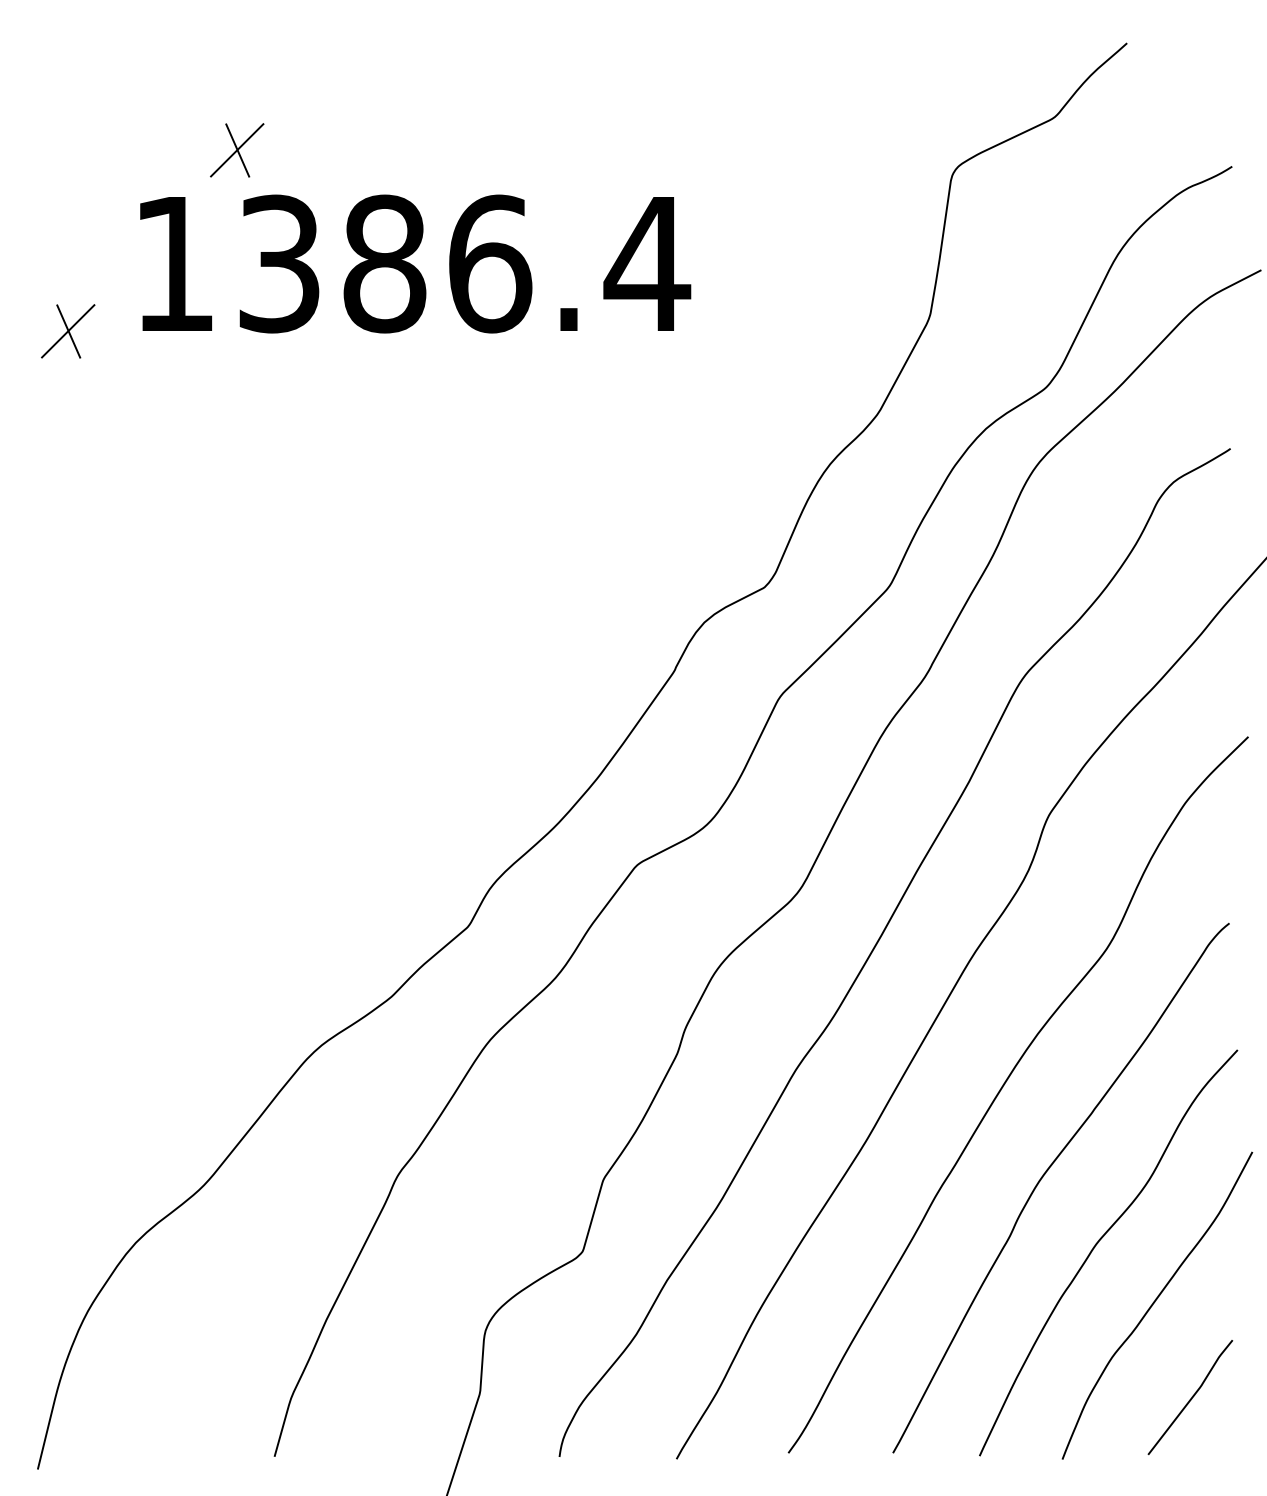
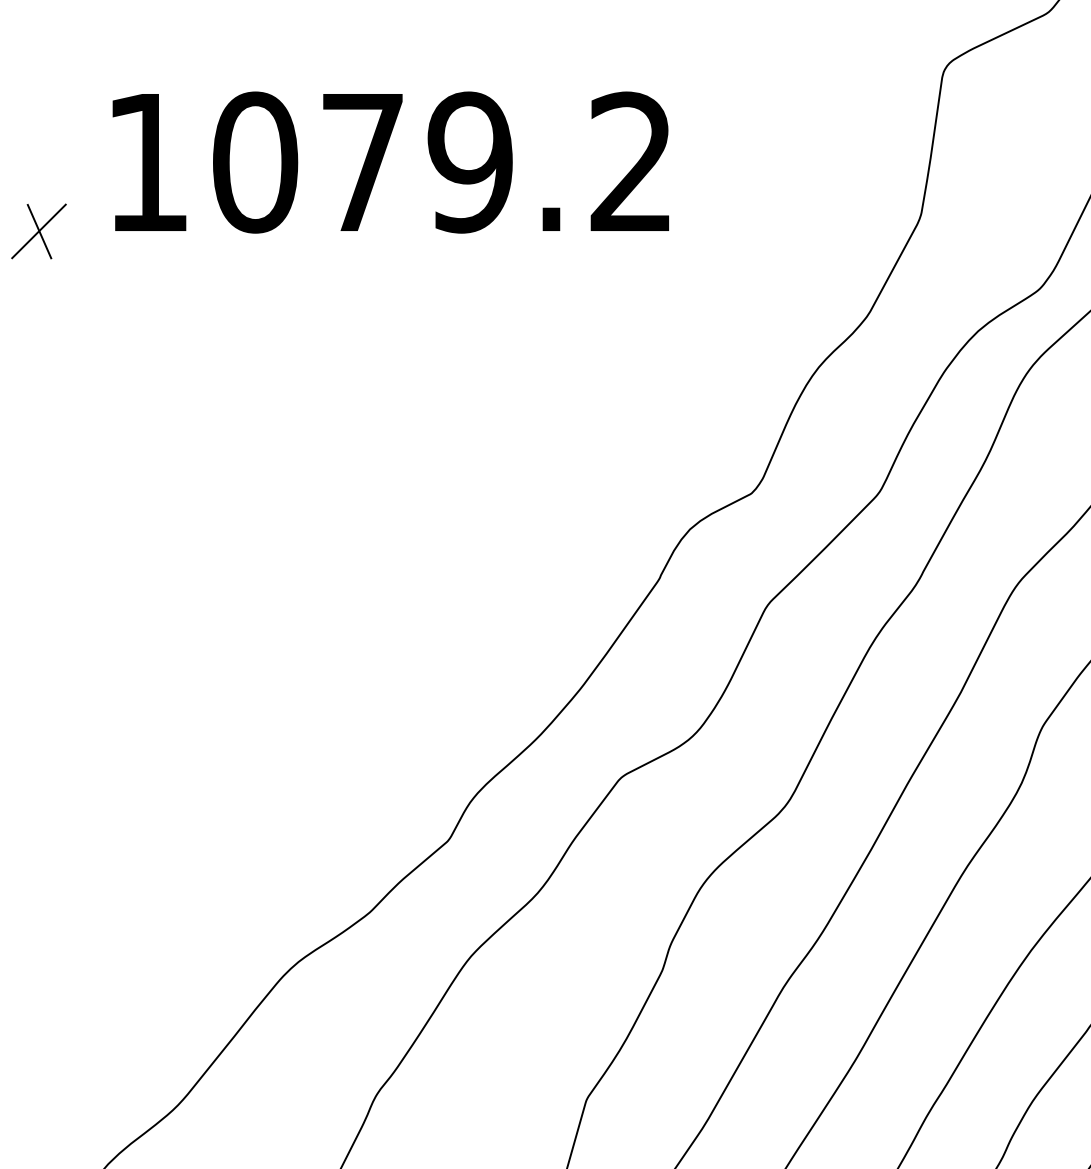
part: (237, 150) -> (212, 46), removed
text: (464, 263) -> (444, 162), 1386.4 -> 1079.2

